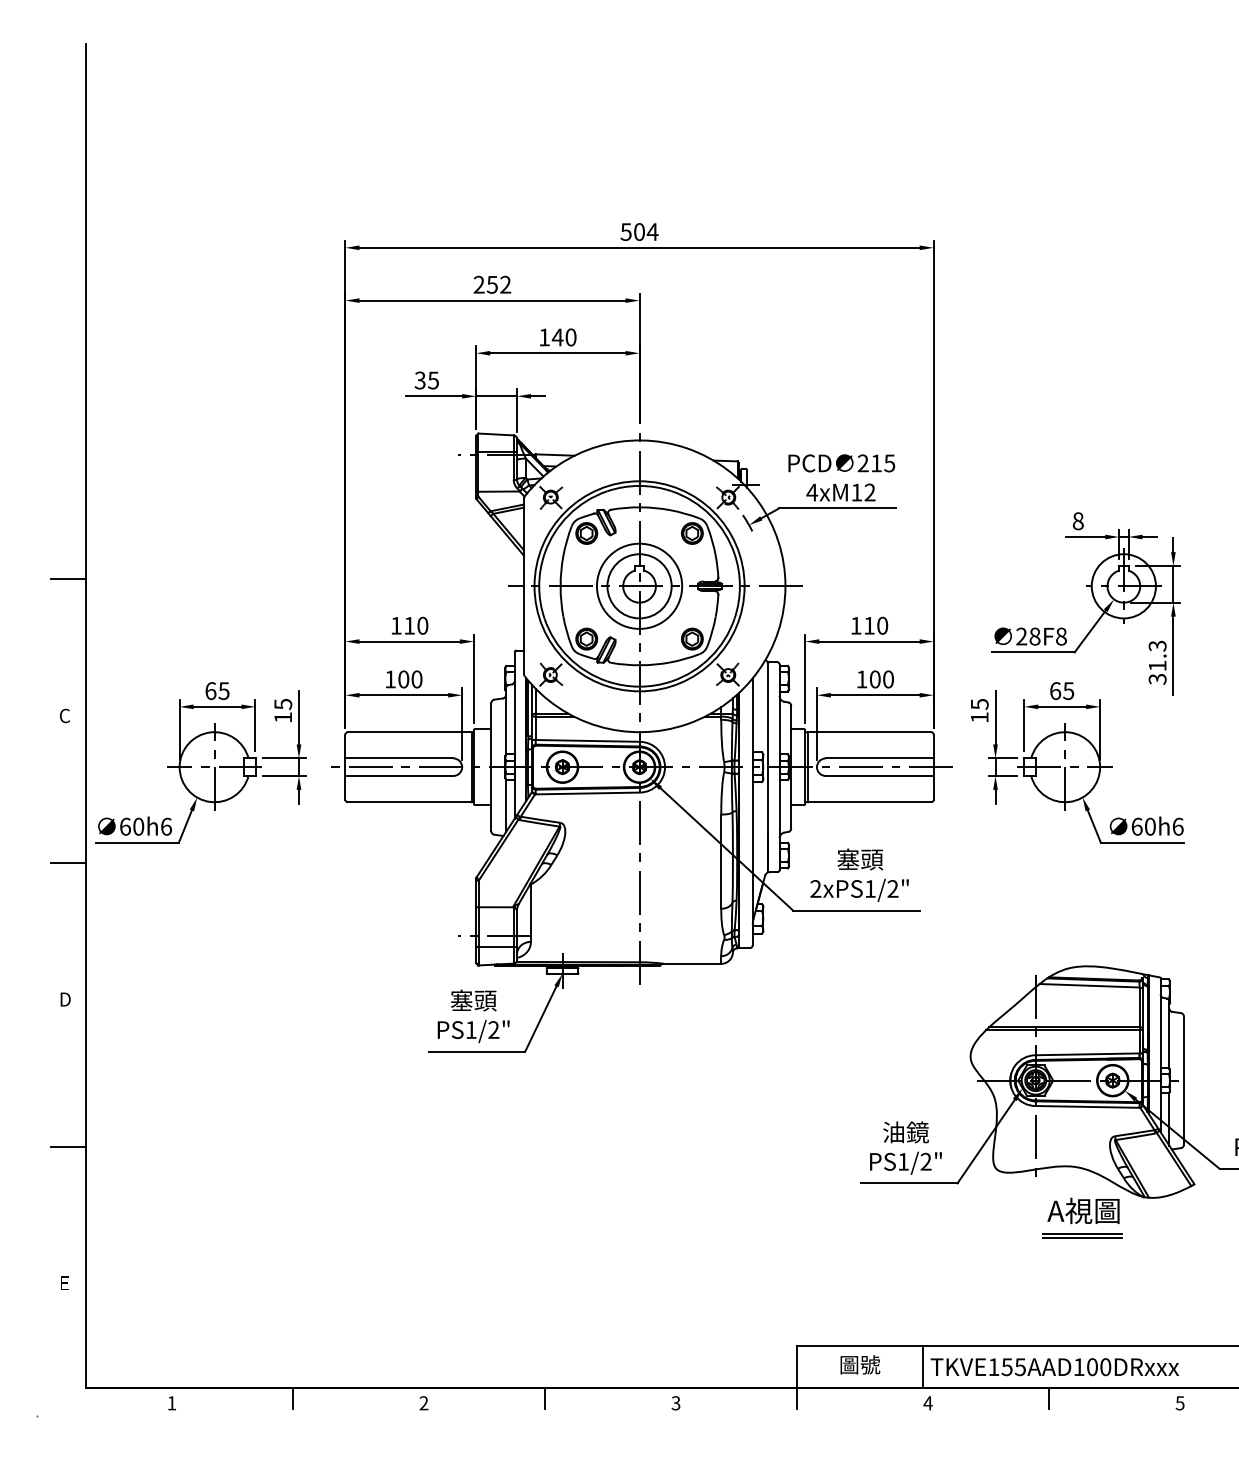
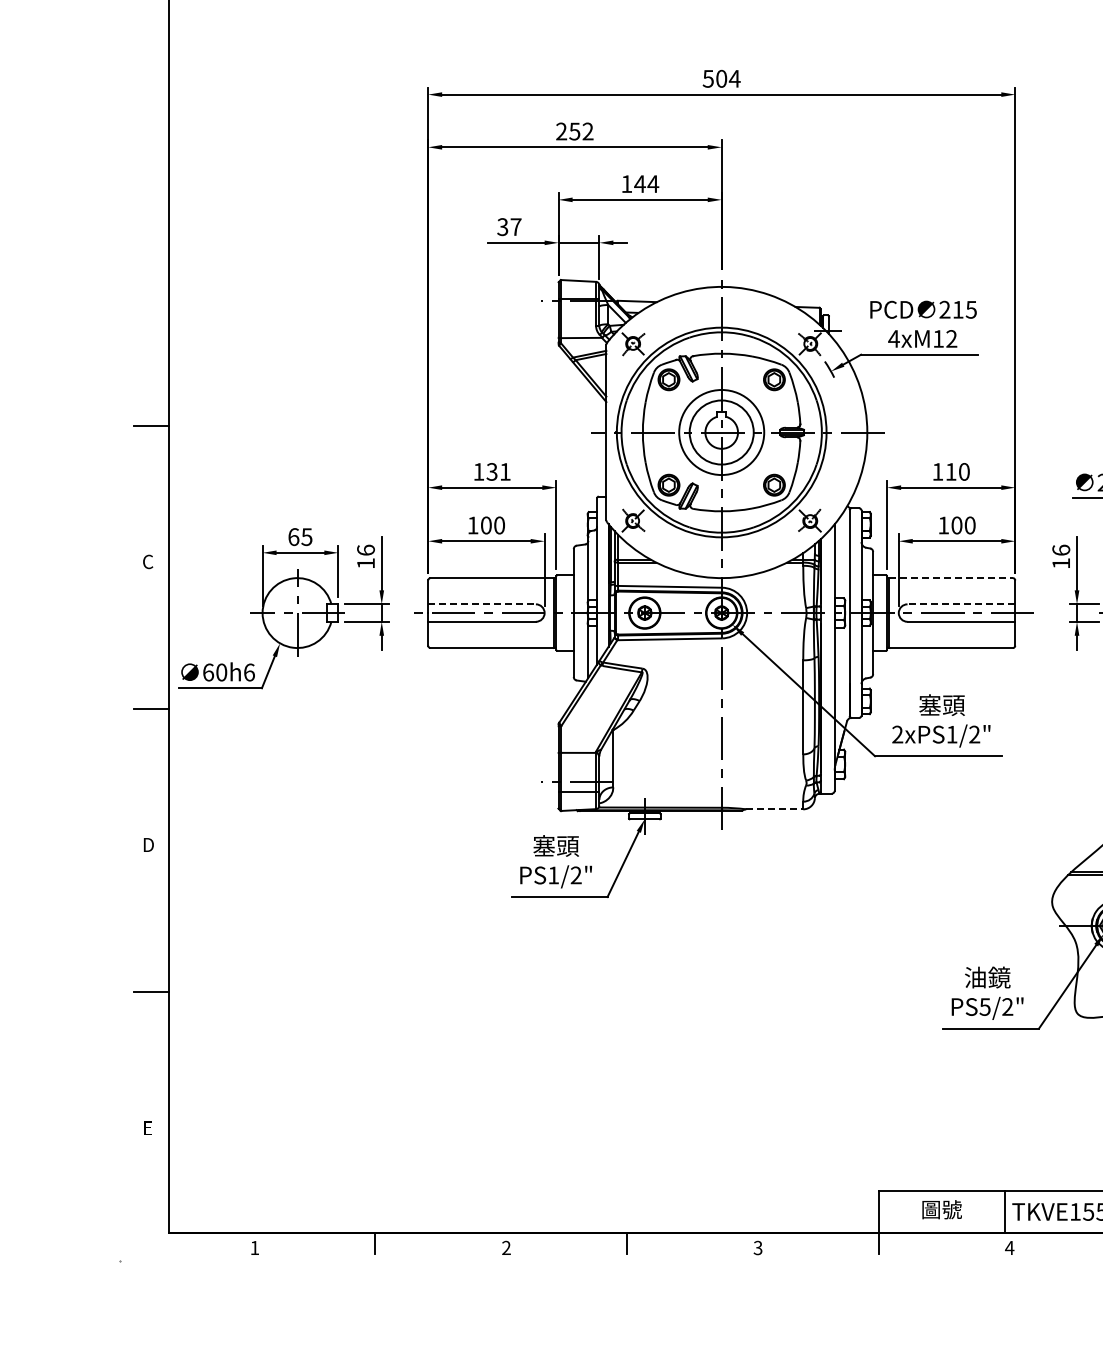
text: (570, 337) -> (652, 184), 140 -> 144
text: (433, 380) -> (516, 227), 35 -> 37
text: (416, 625) -> (499, 471), 110 -> 131
text: (283, 703) -> (366, 549), 15 -> 16
text: (979, 703) -> (1061, 549), 15 -> 16
line: (869, 732) -> (951, 578), solid -> dashed
line: (399, 758) -> (482, 604), solid -> dashed
line: (879, 758) -> (961, 604), solid -> dashed
line: (692, 963) -> (774, 809), solid -> dashed
text: (902, 1161) -> (984, 1006), PS1/2" -> PS5/2"

